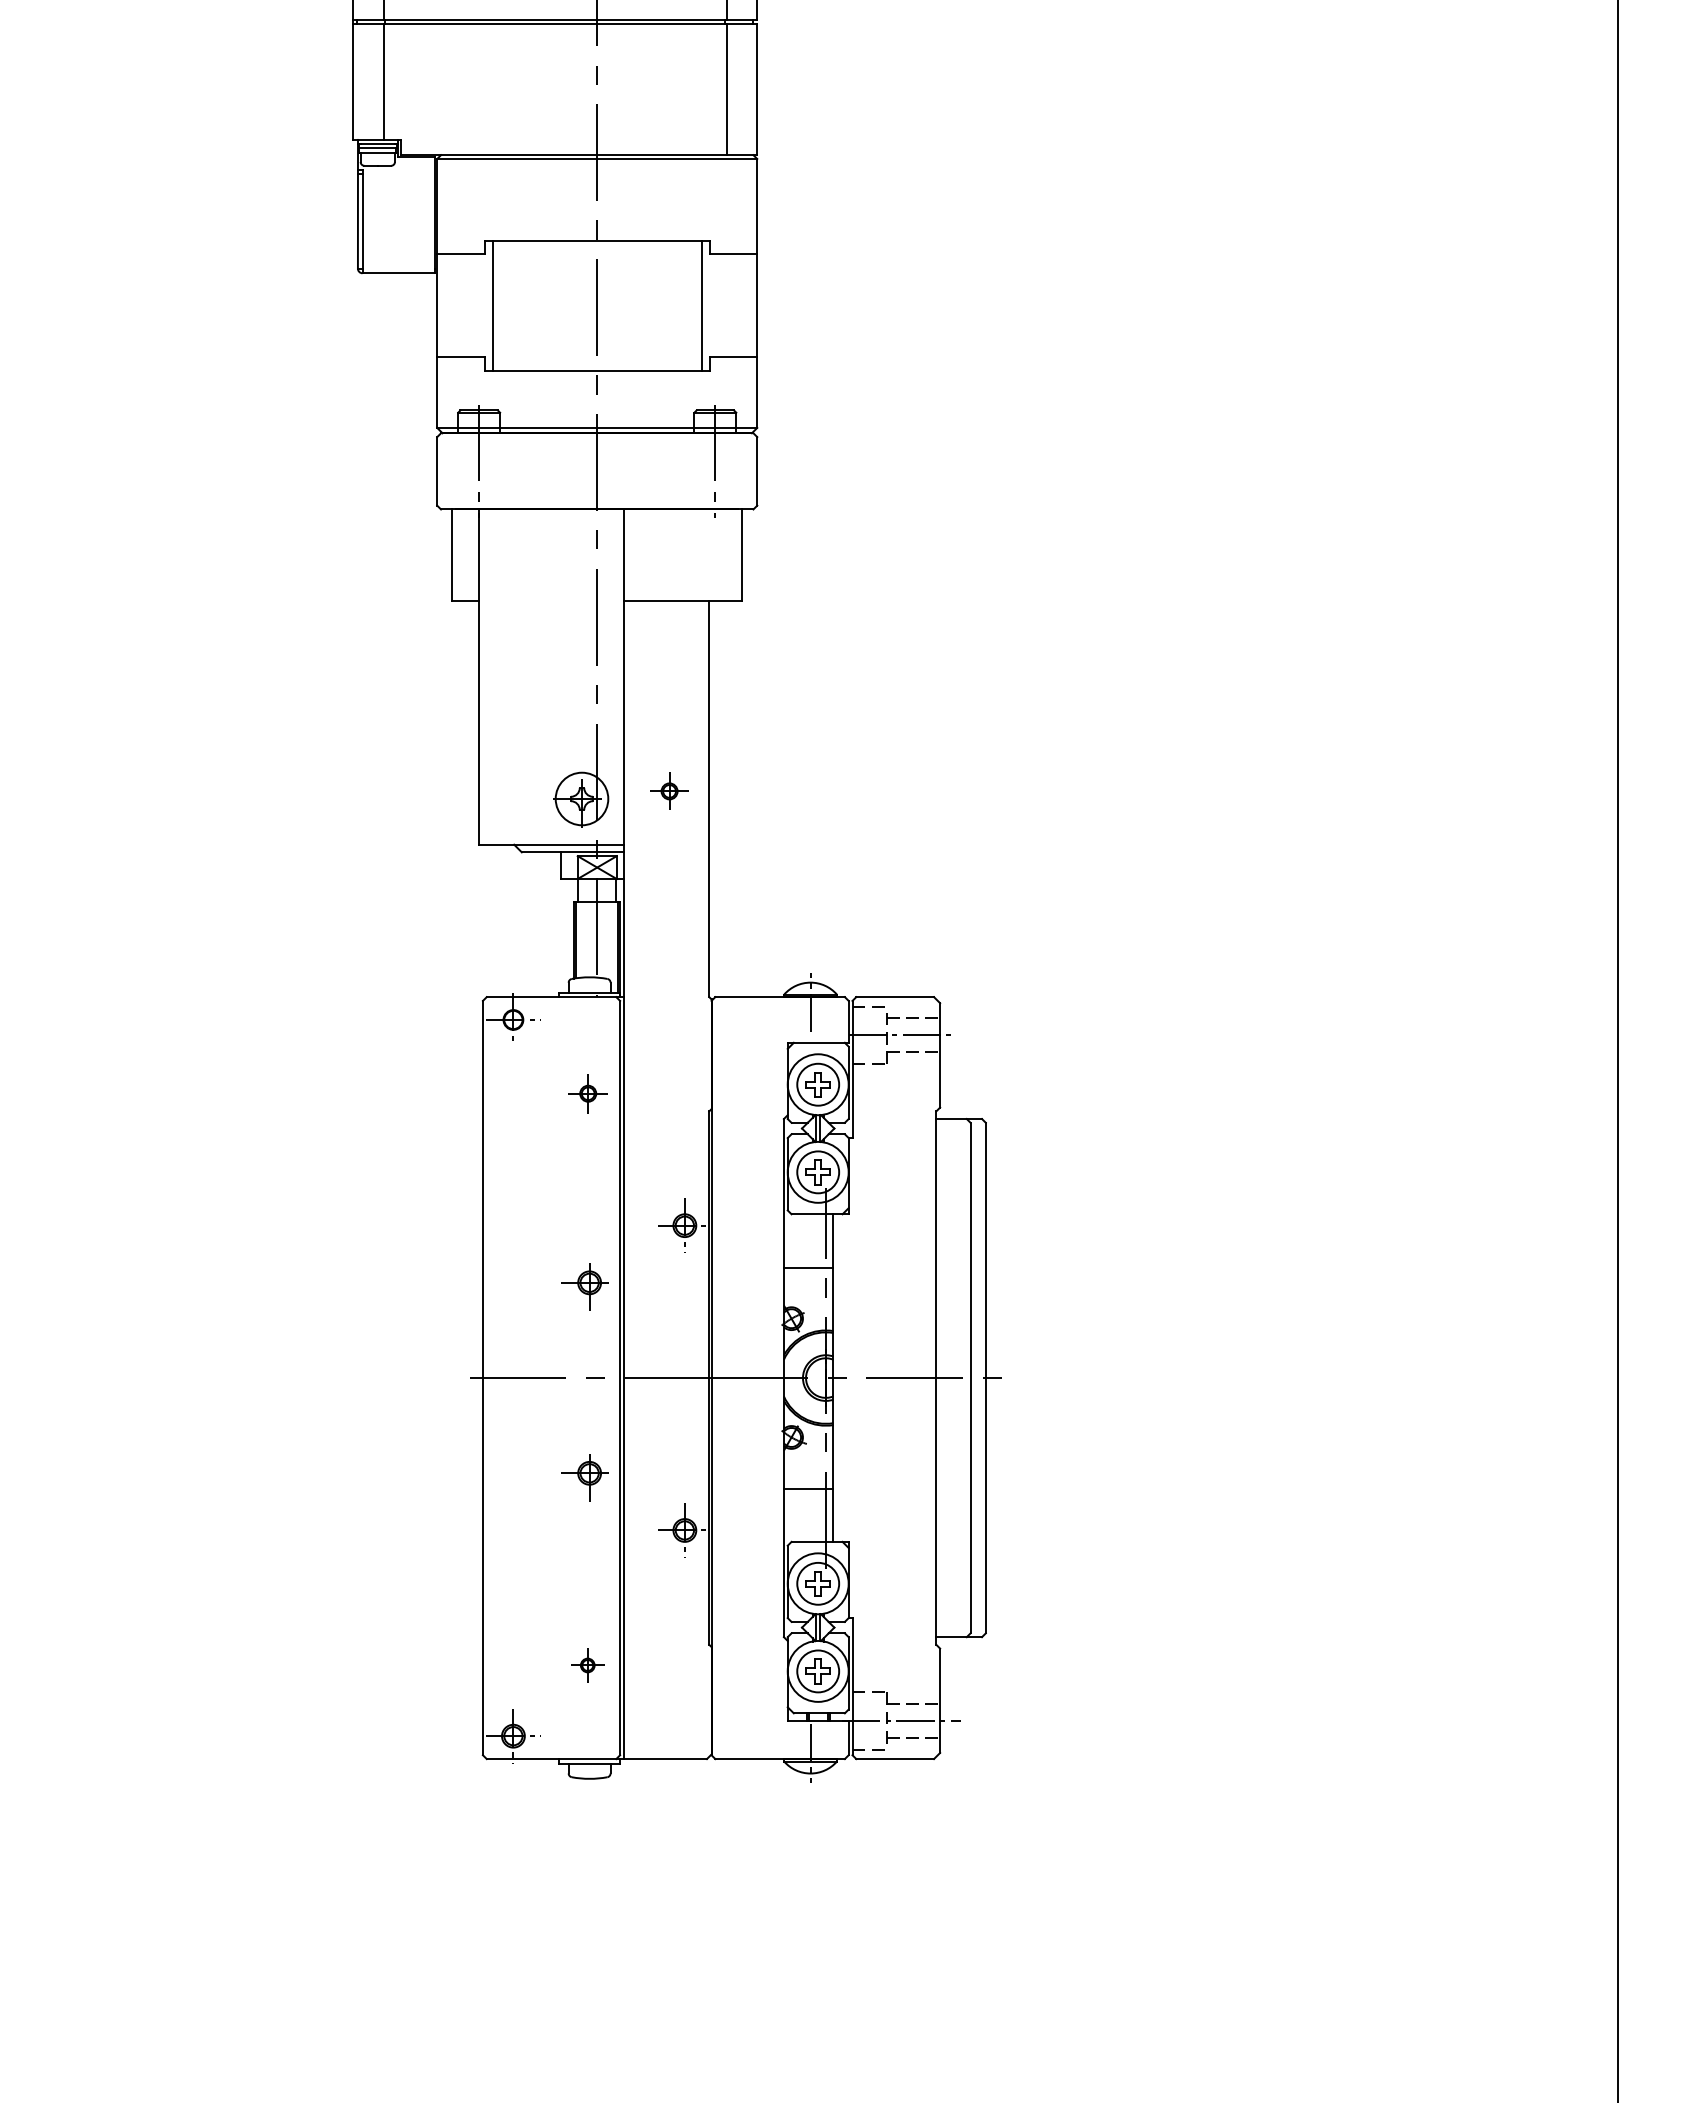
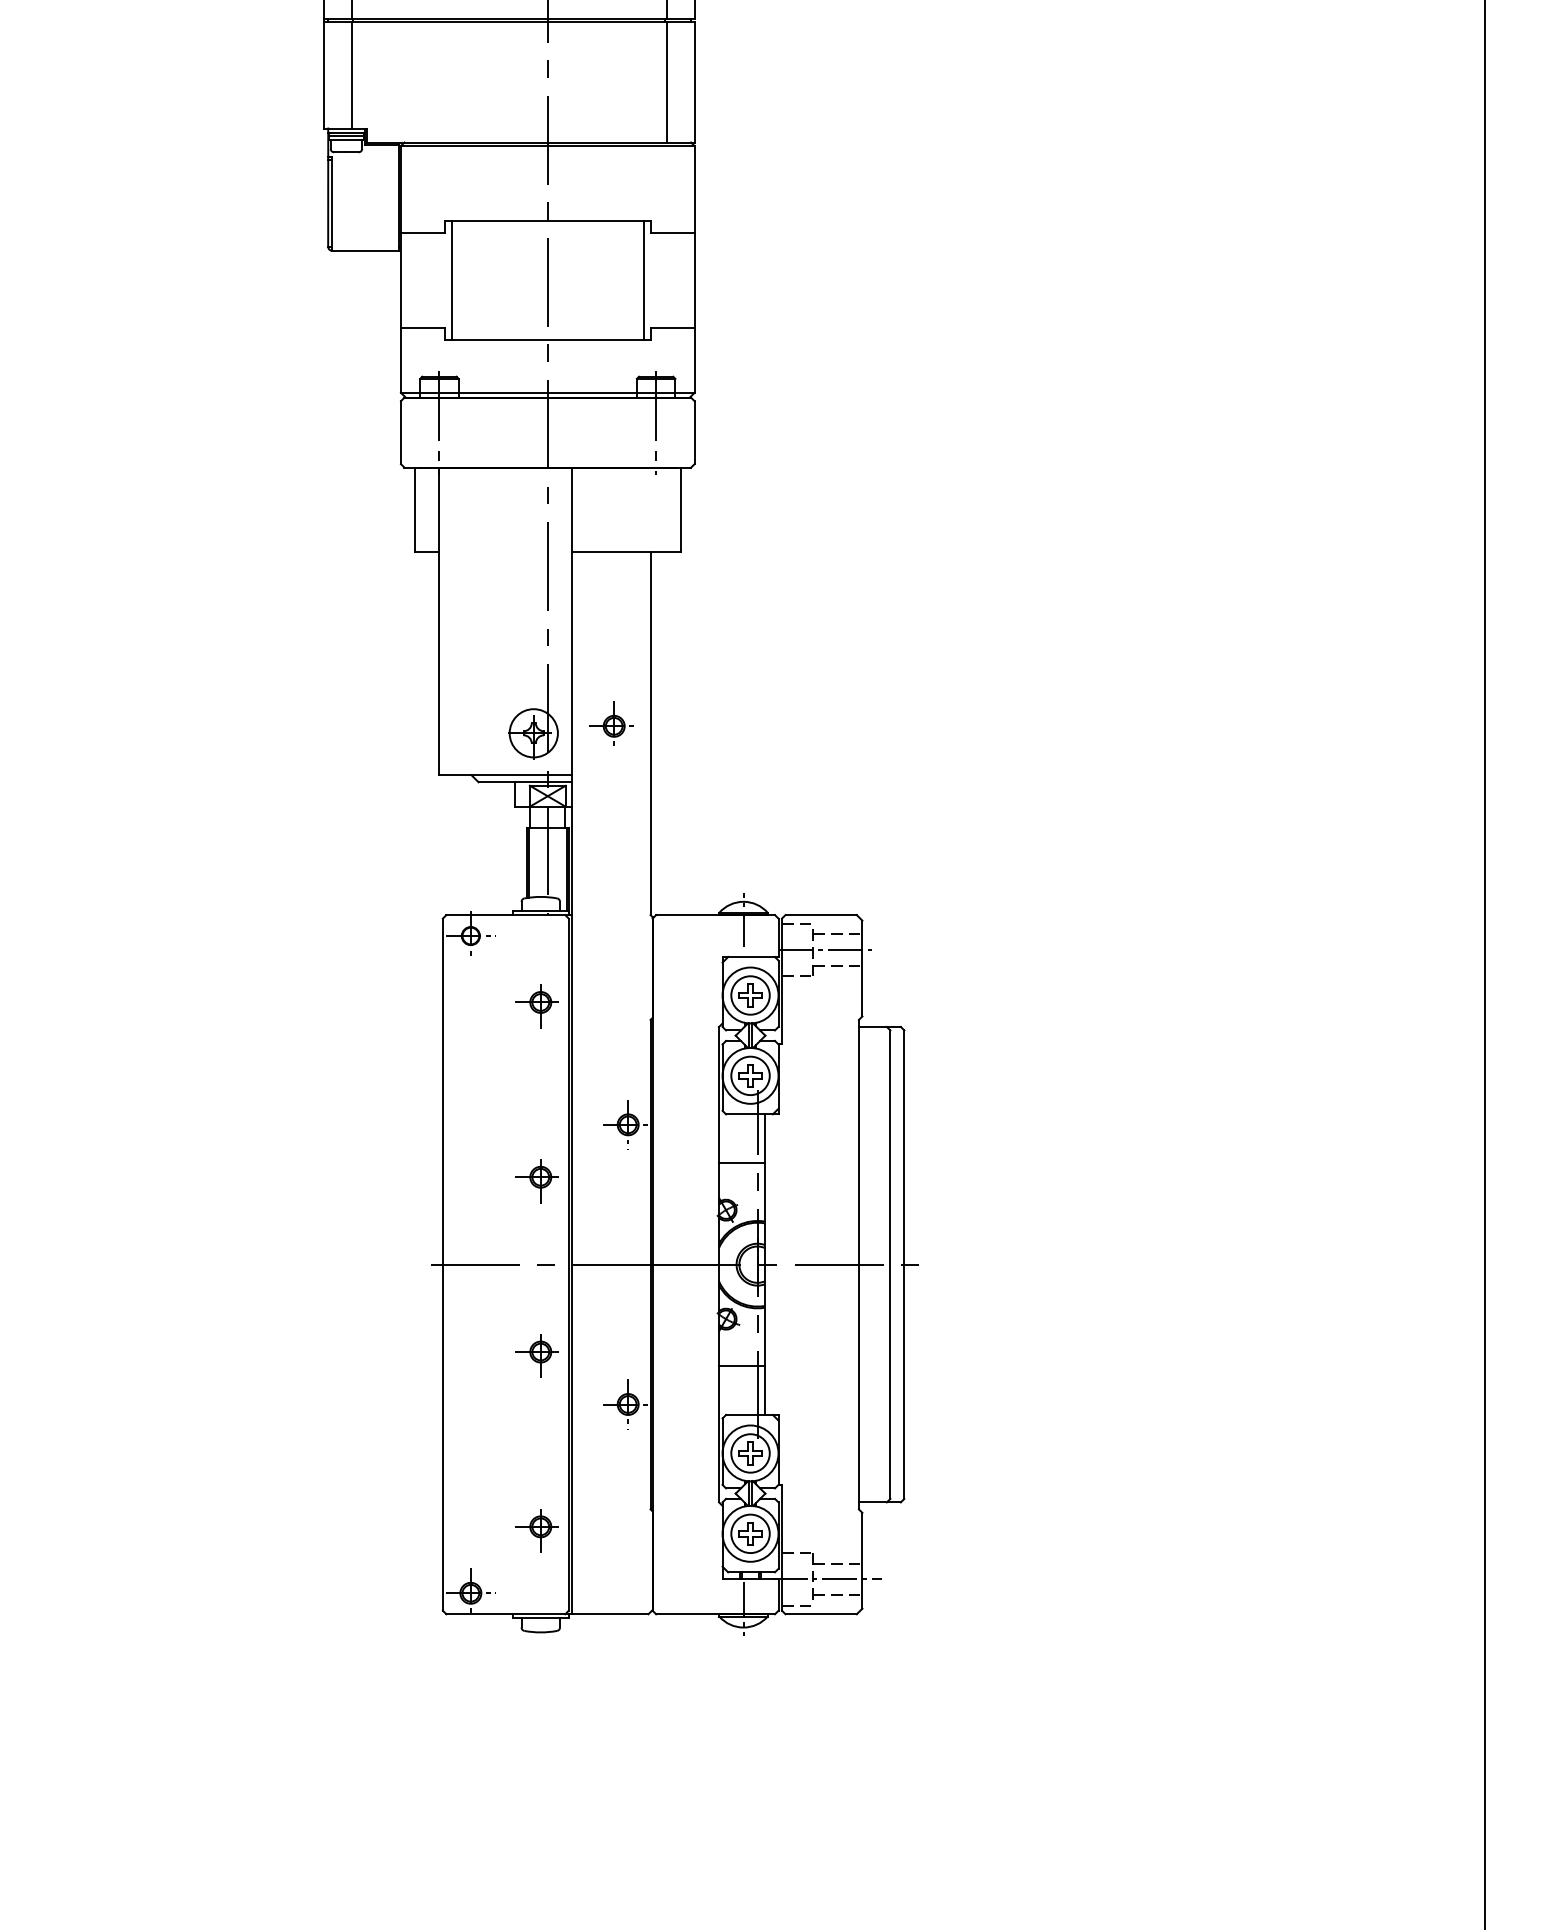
part: (669, 791) -> (614, 726), size x1.43
part: (584, 1096) -> (536, 1006), size x1.43
part: (584, 1667) -> (536, 1530), size x1.67

